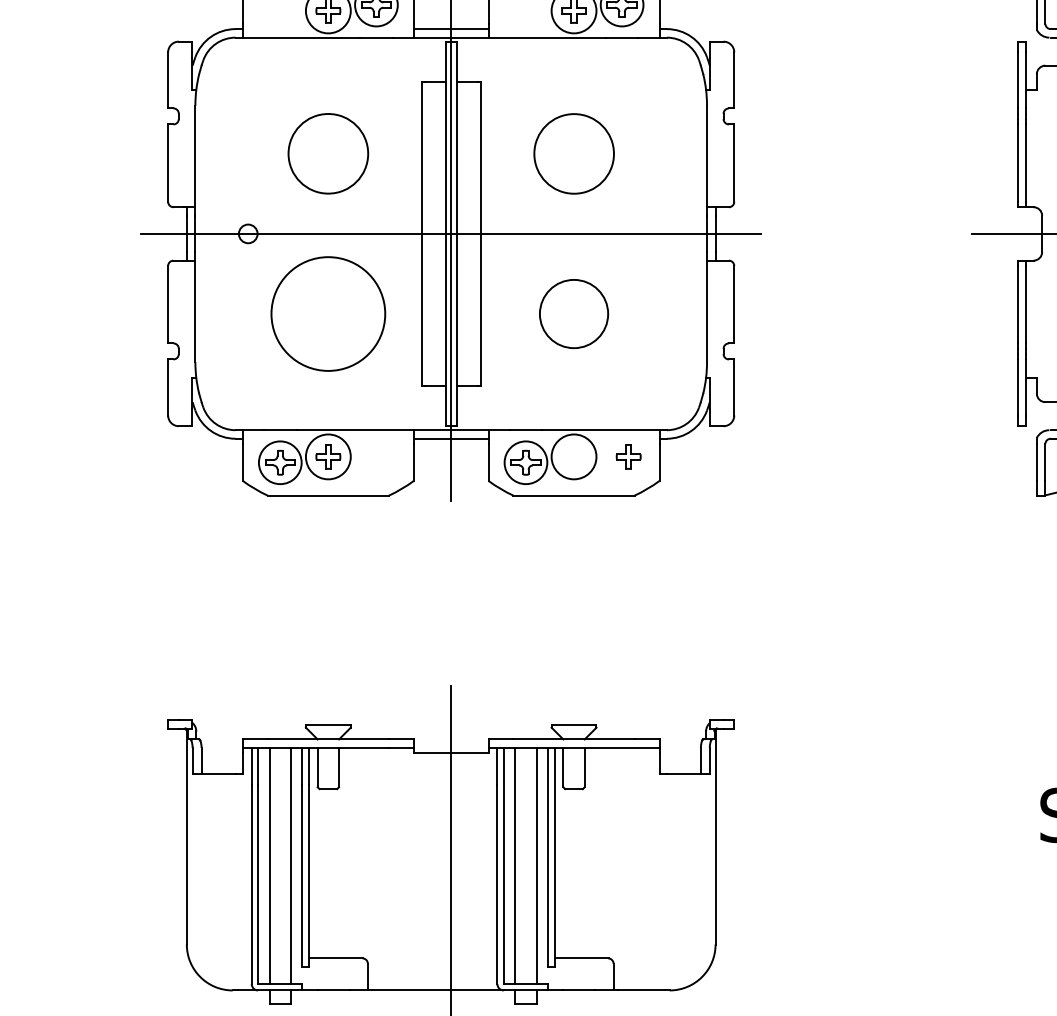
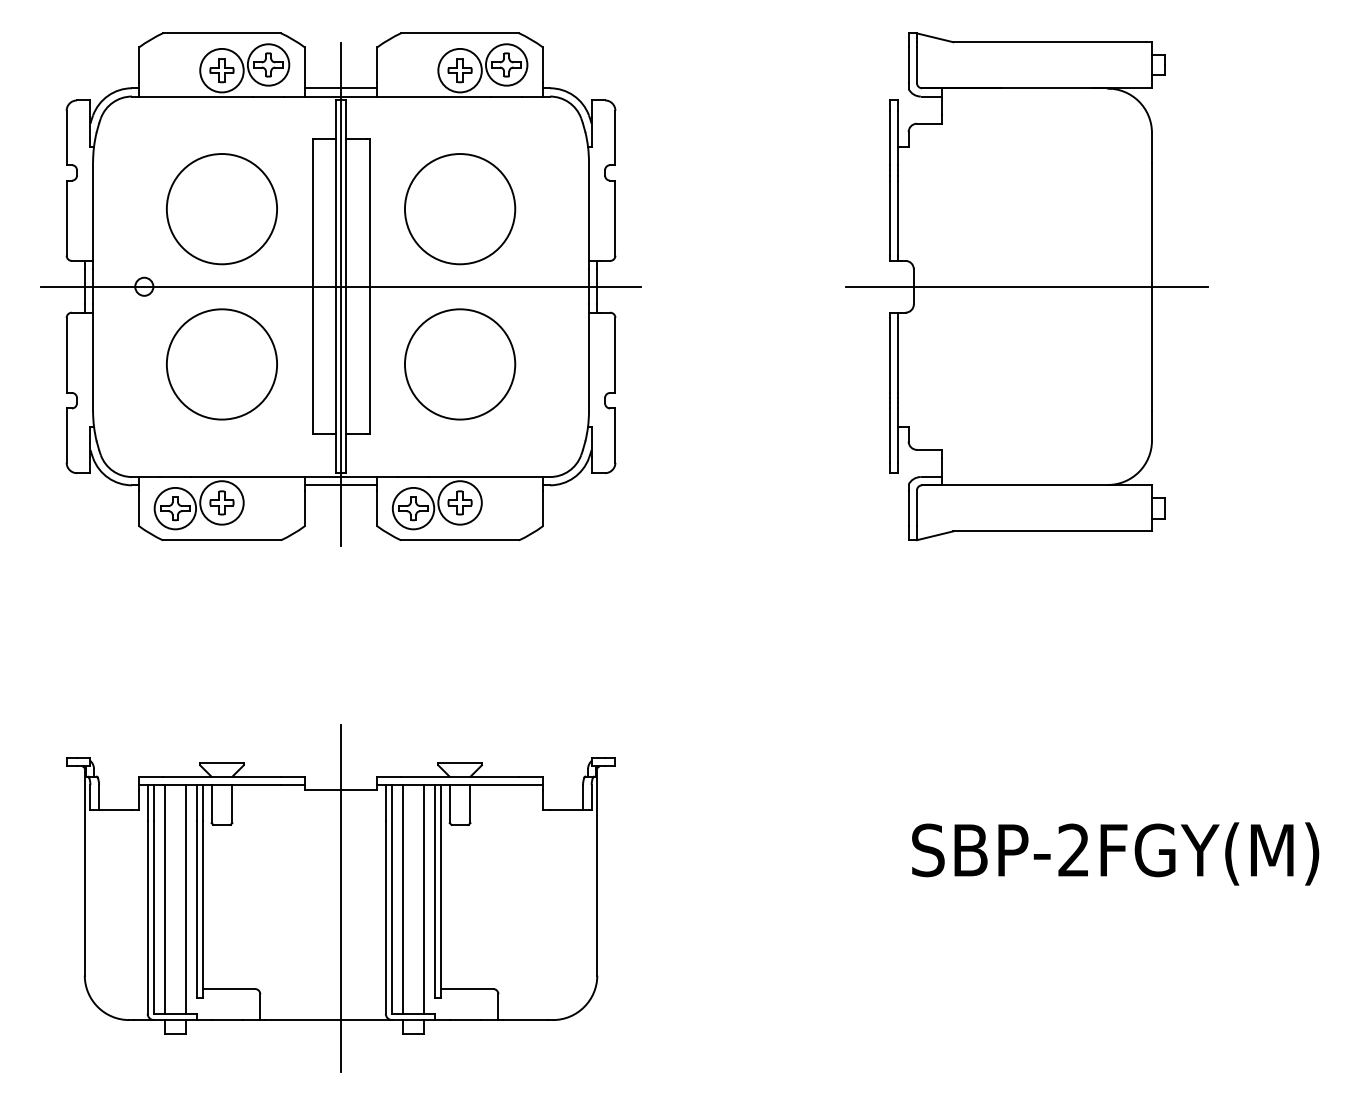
circle: (327, 154) -> (221, 209), size x1.43
circle: (574, 154) -> (460, 209), size x1.43
circle: (573, 314) -> (459, 364), size x1.67
part: (628, 456) -> (459, 502), moved

